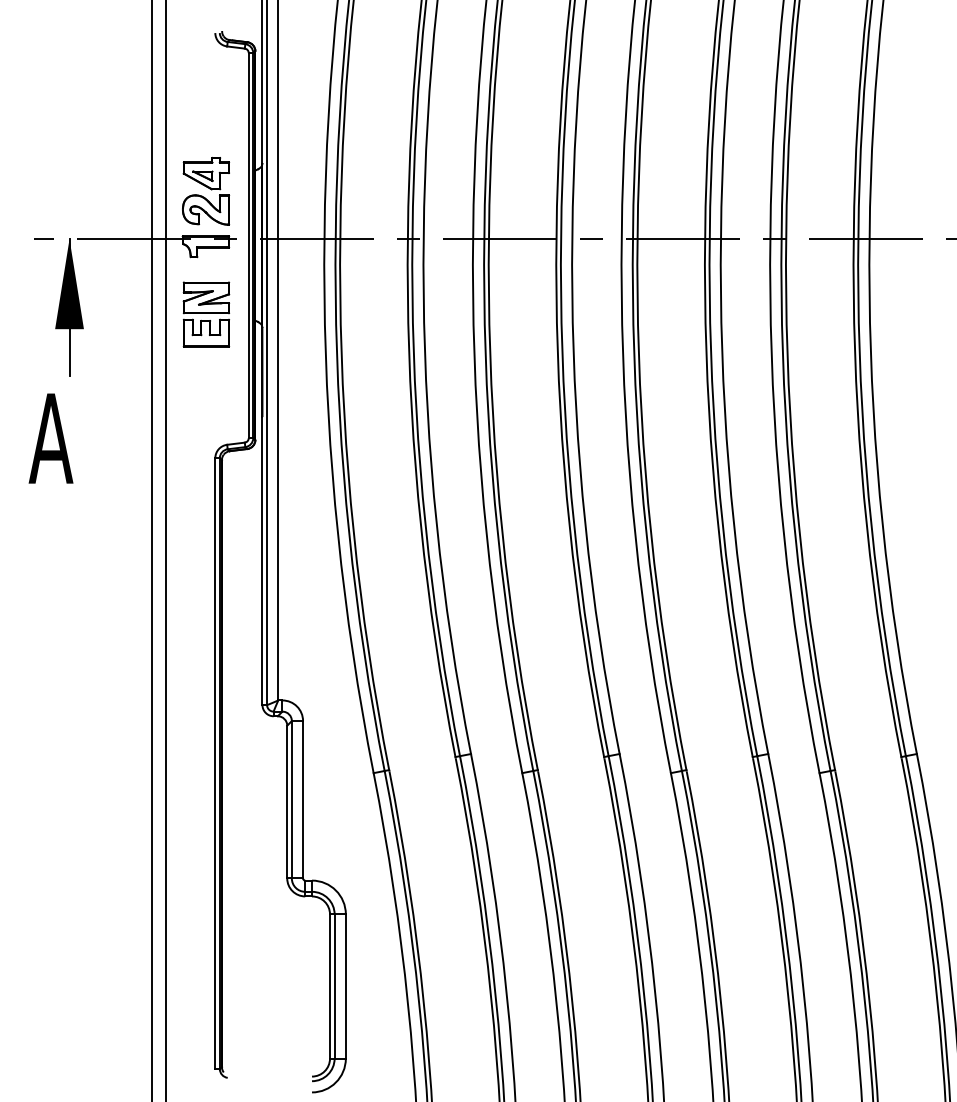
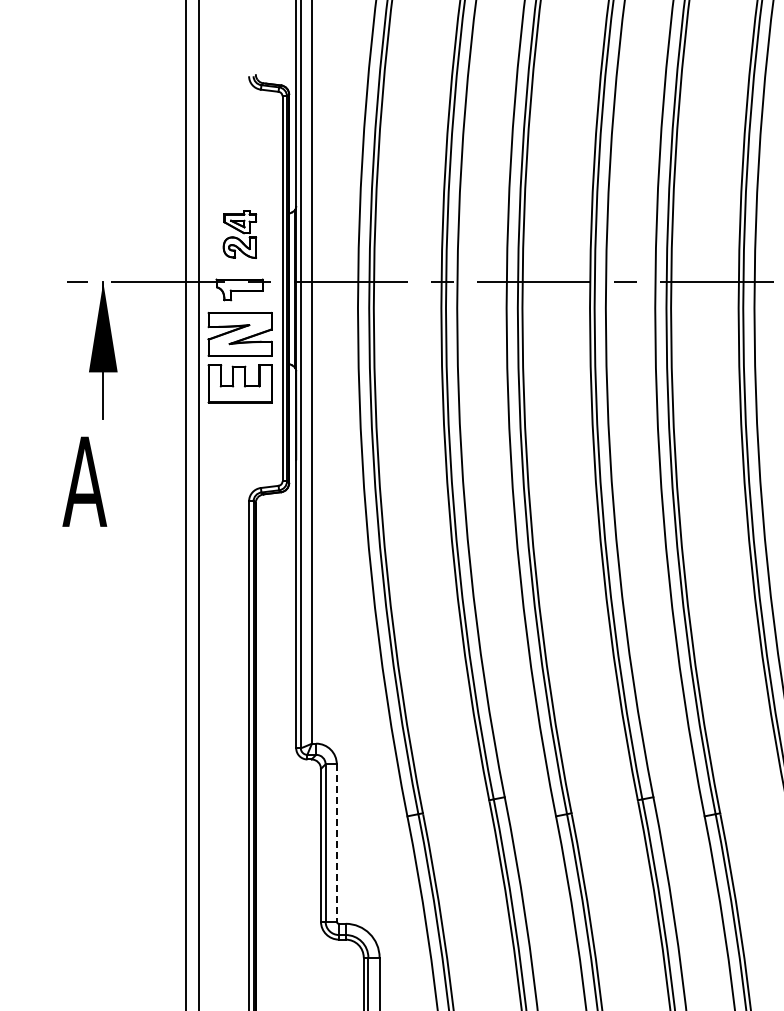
part: (206, 191) -> (240, 234), size x0.7
part: (206, 314) -> (240, 357), size x1.4
line: (303, 799) -> (337, 842), solid -> dashed

